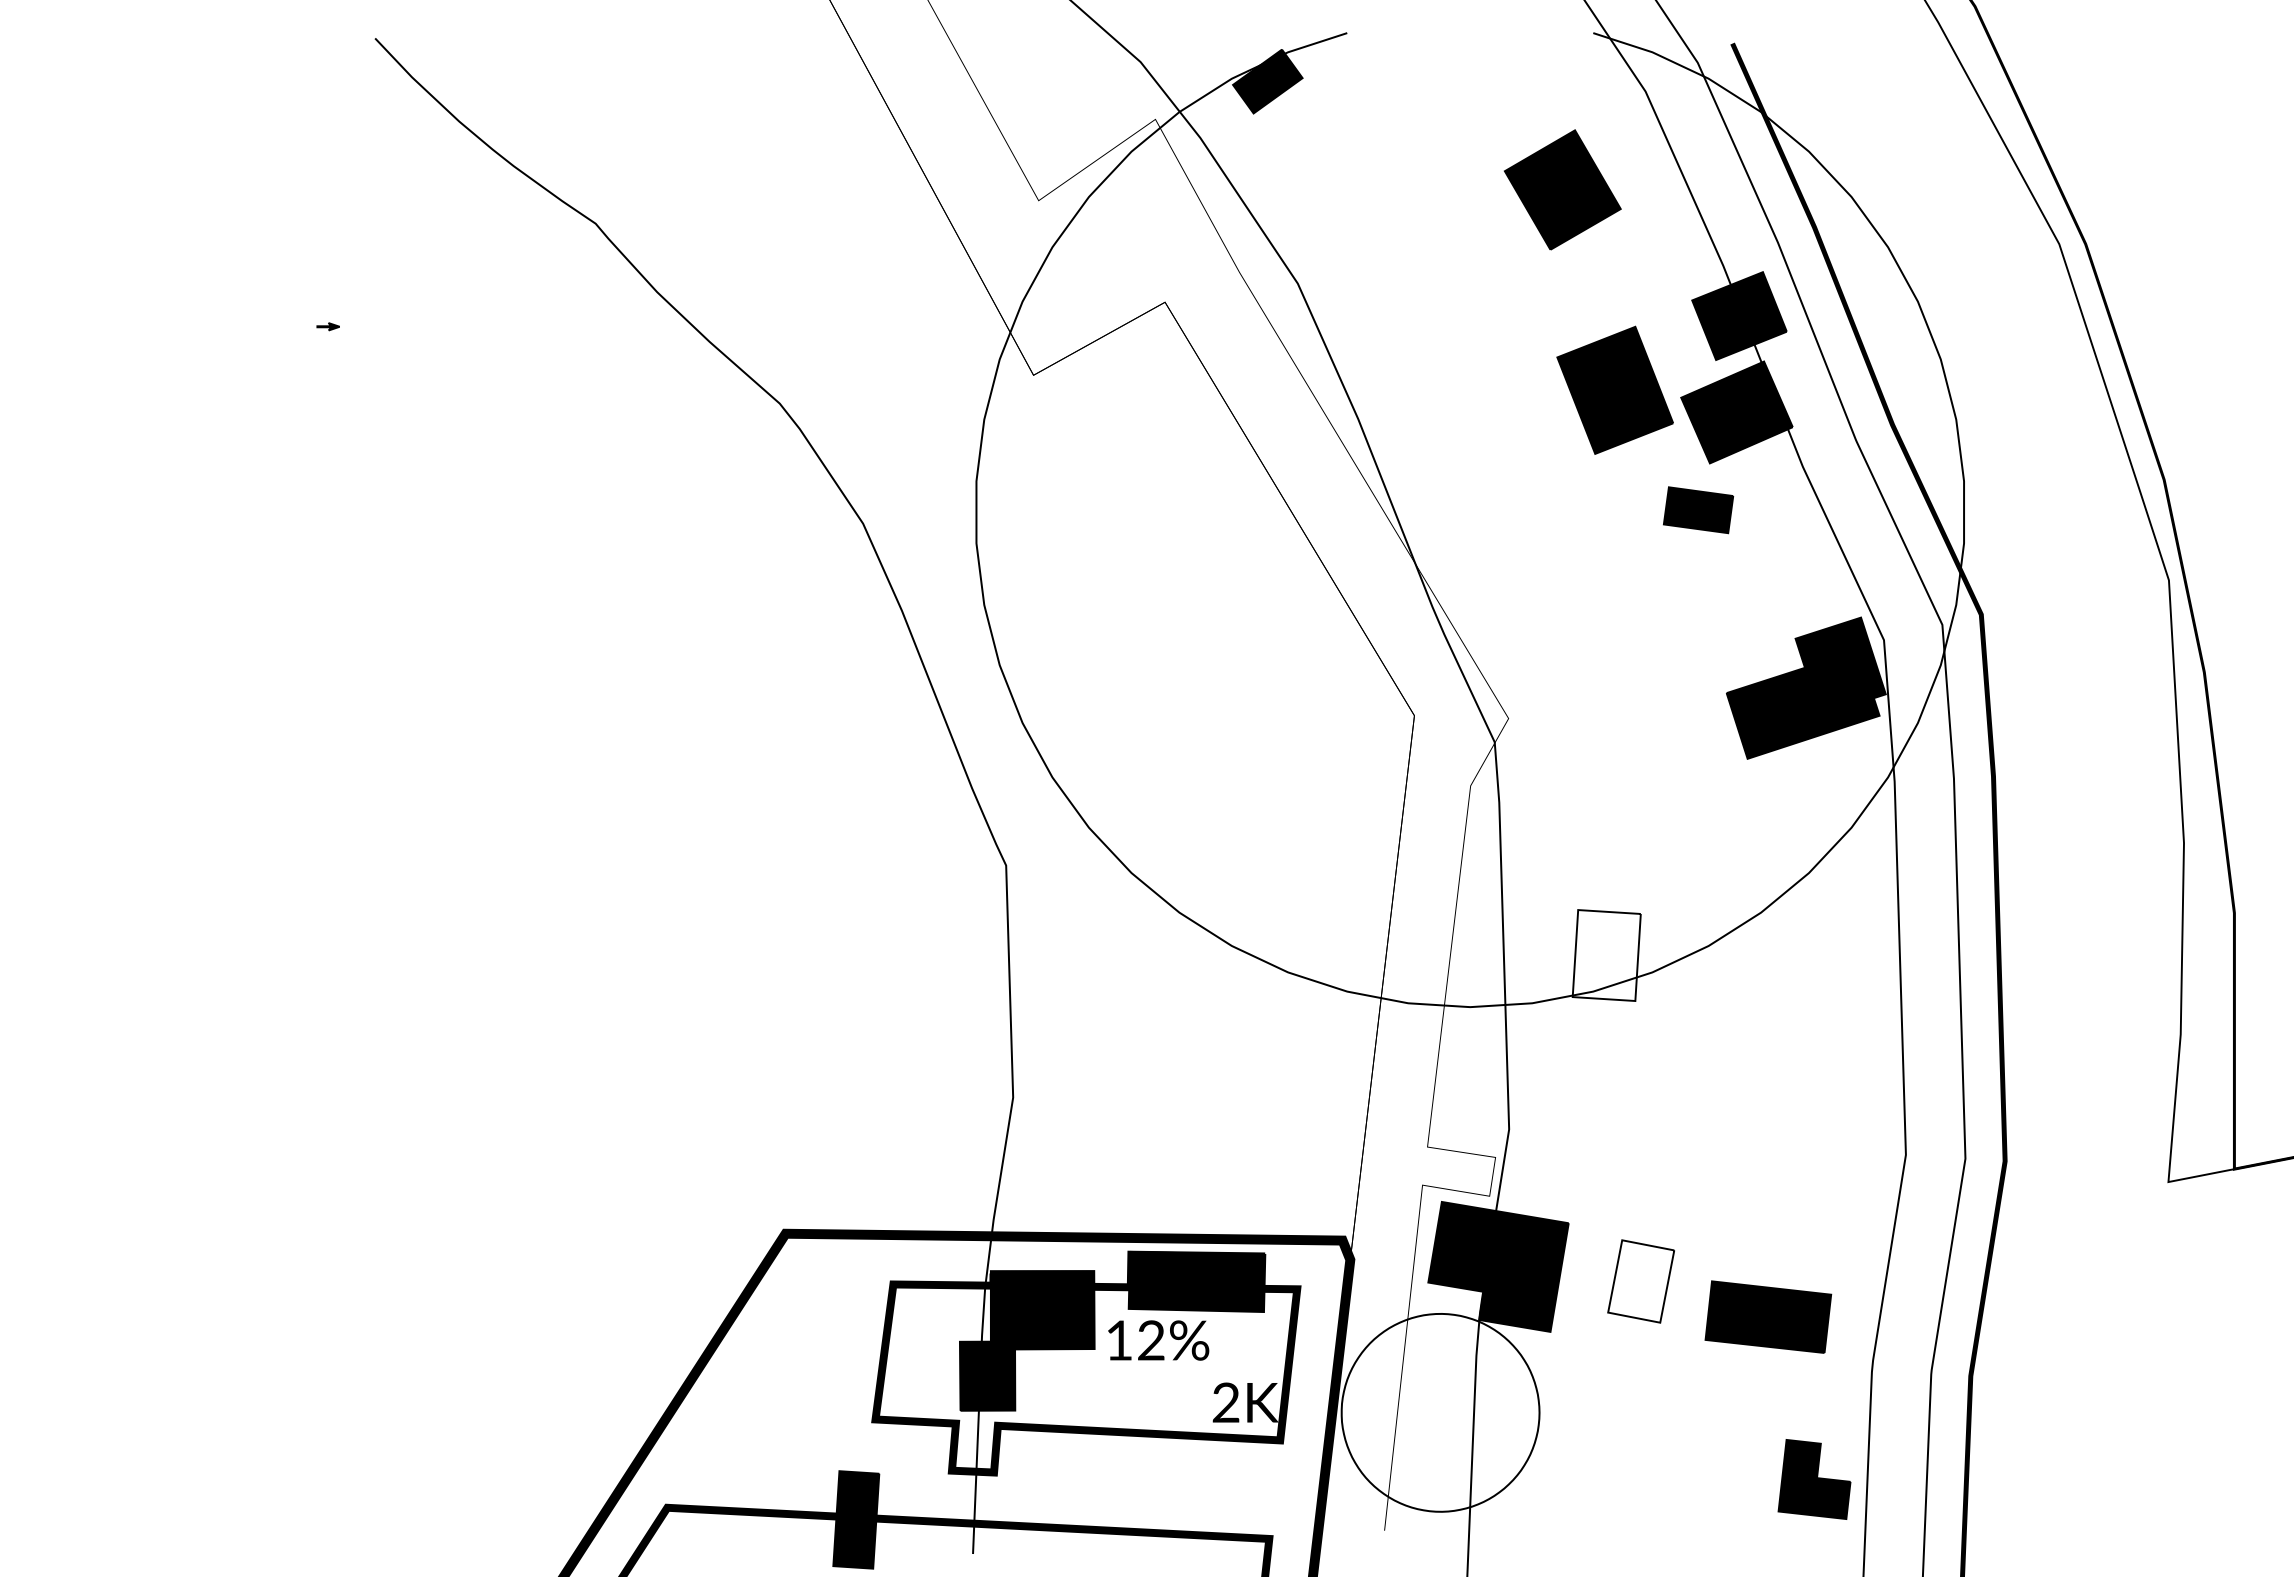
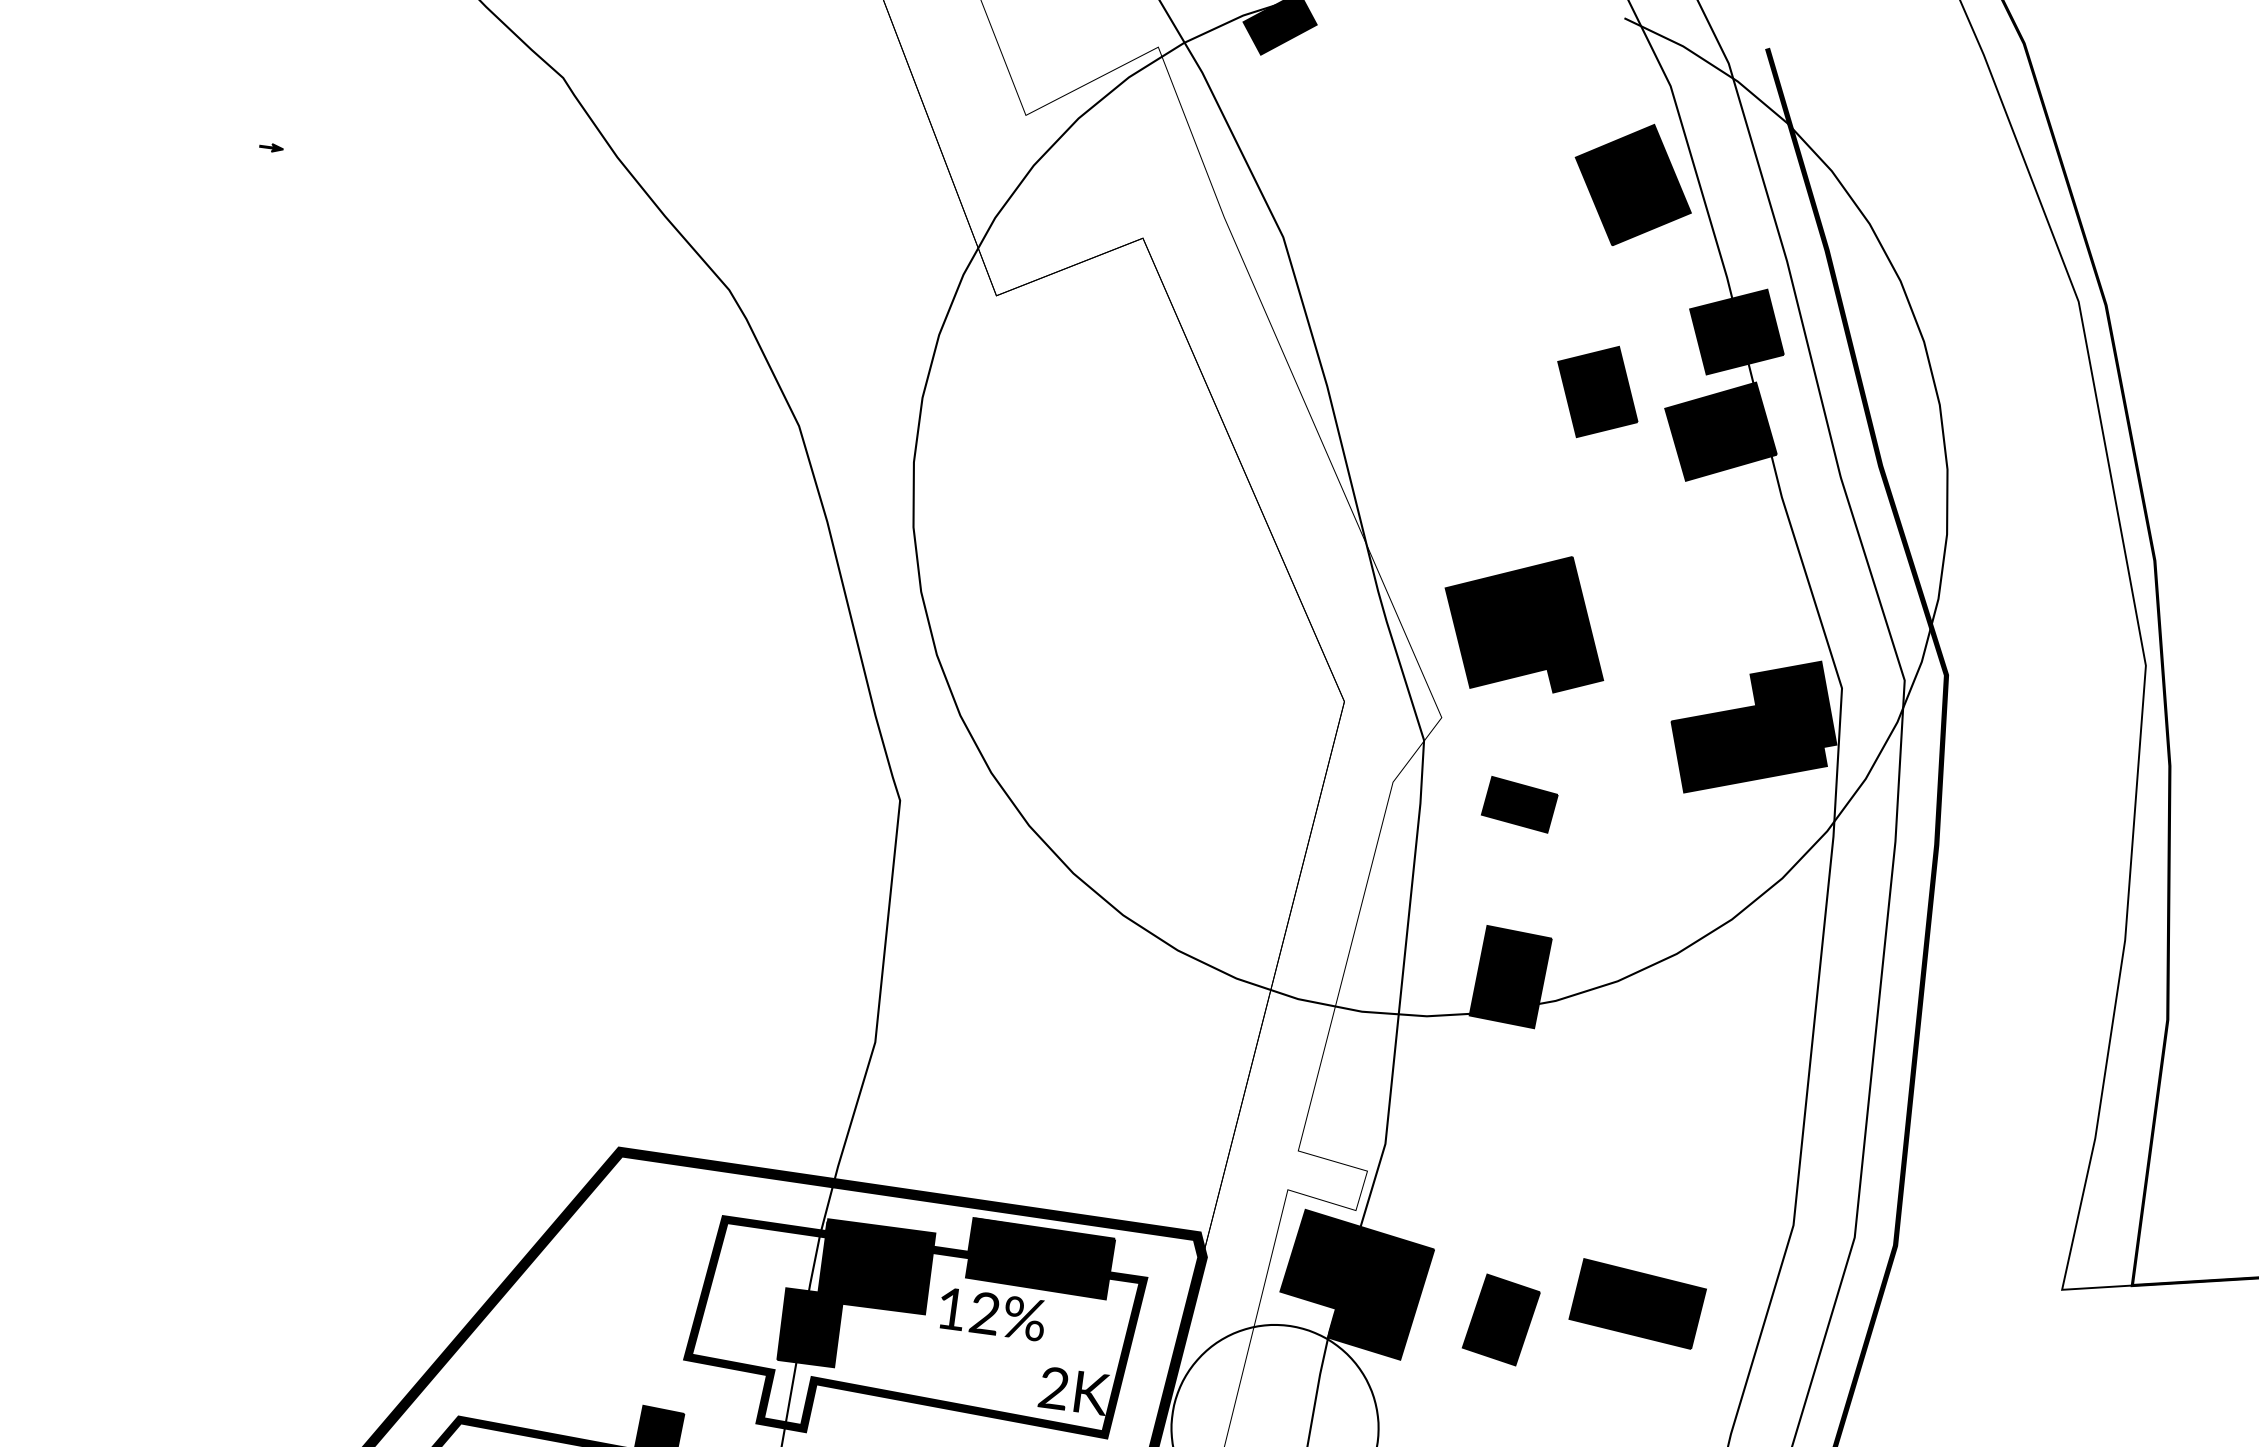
part: (1562, 189) -> (1633, 184), moved
part: (1615, 390) -> (1598, 392), size x0.71
part: (1698, 510) -> (1519, 805), moved
part: (1576, 618) -> (1526, 623), added
fill: (1606, 955) -> (1510, 977), added
fill: (1641, 1281) -> (1501, 1320), added
part: (1768, 1316) -> (1638, 1303), moved

